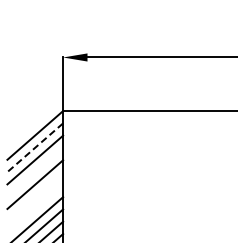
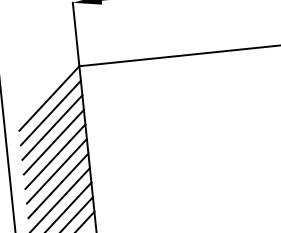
line: (34, 148) -> (50, 114), dashed -> solid
line: (35, 171) -> (54, 141), added
line: (35, 196) -> (57, 170), added
line: (35, 208) -> (58, 184), added

